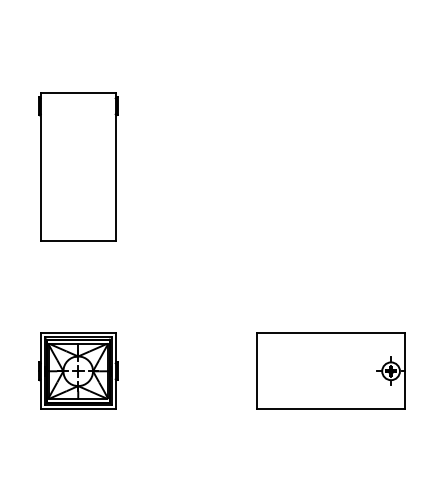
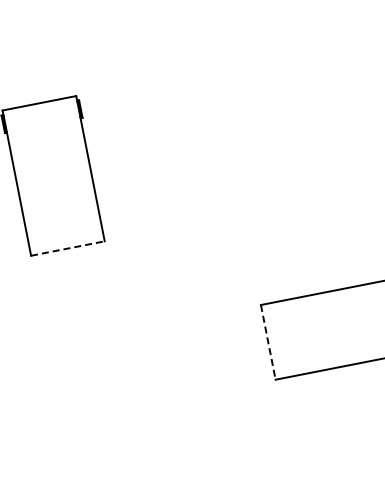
line: (78, 240) -> (68, 248), solid -> dashed
part: (78, 370) -> (93, 375), removed
line: (256, 371) -> (268, 342), solid -> dashed

